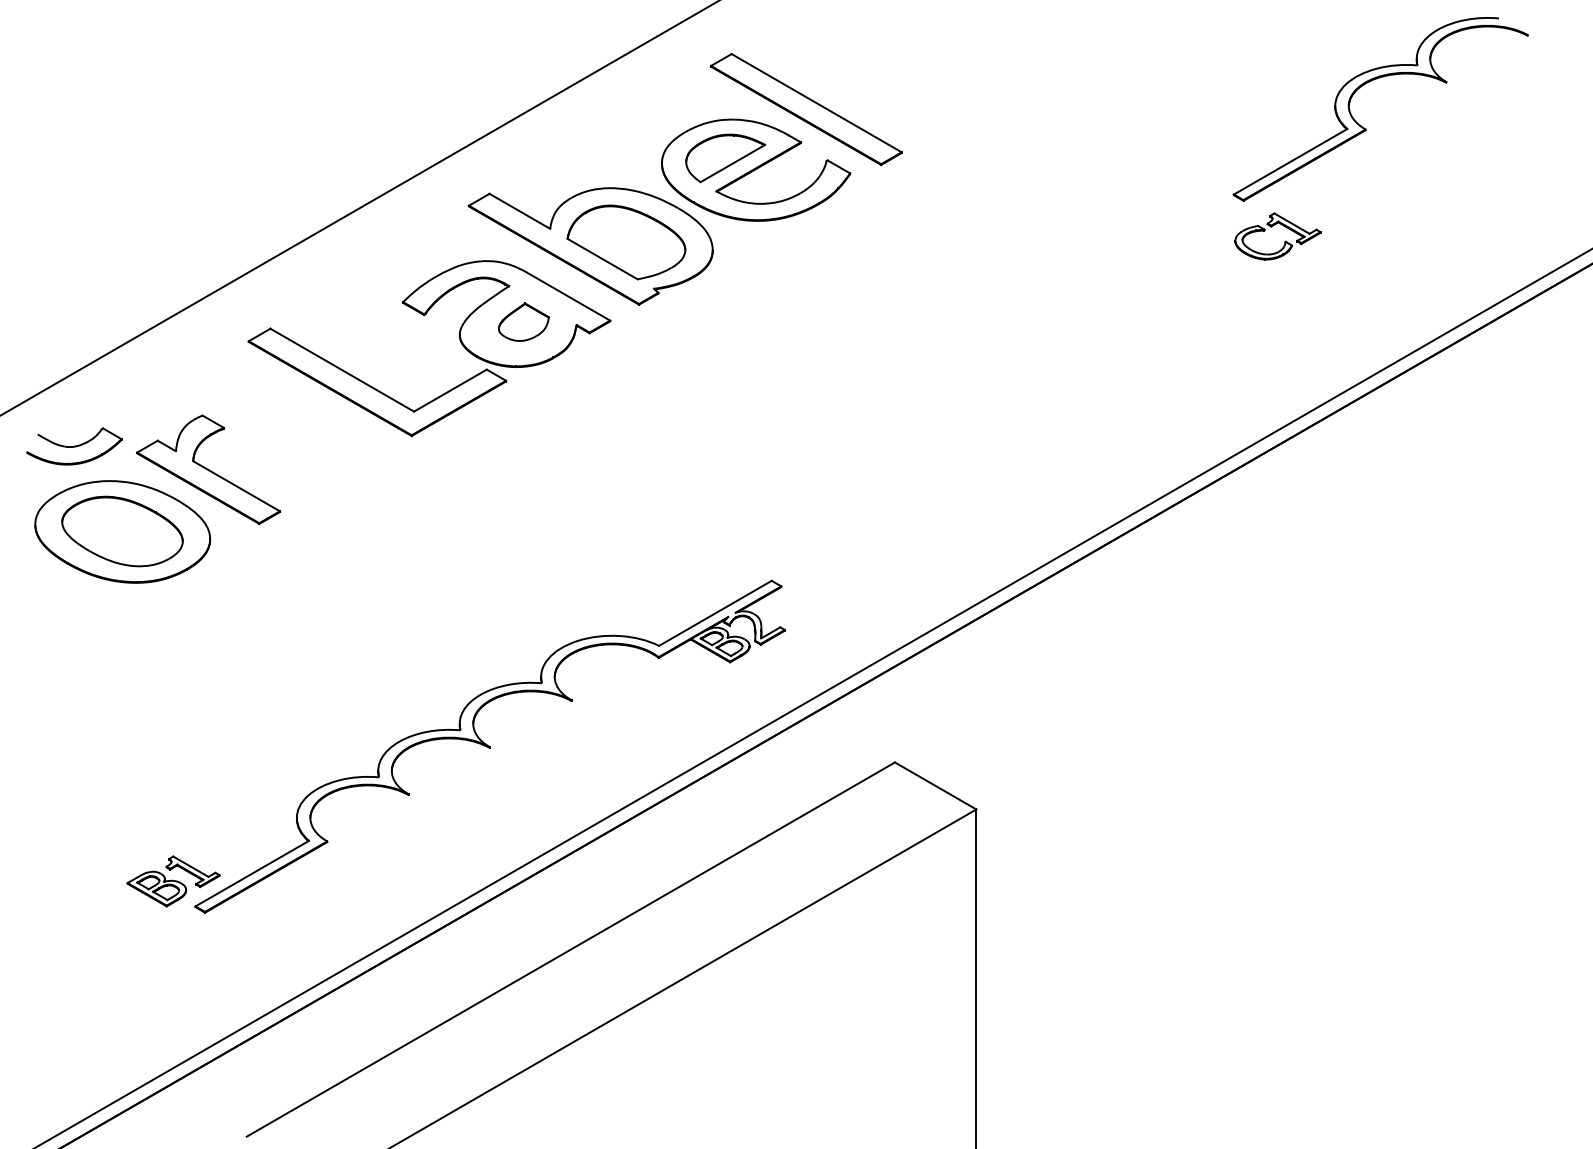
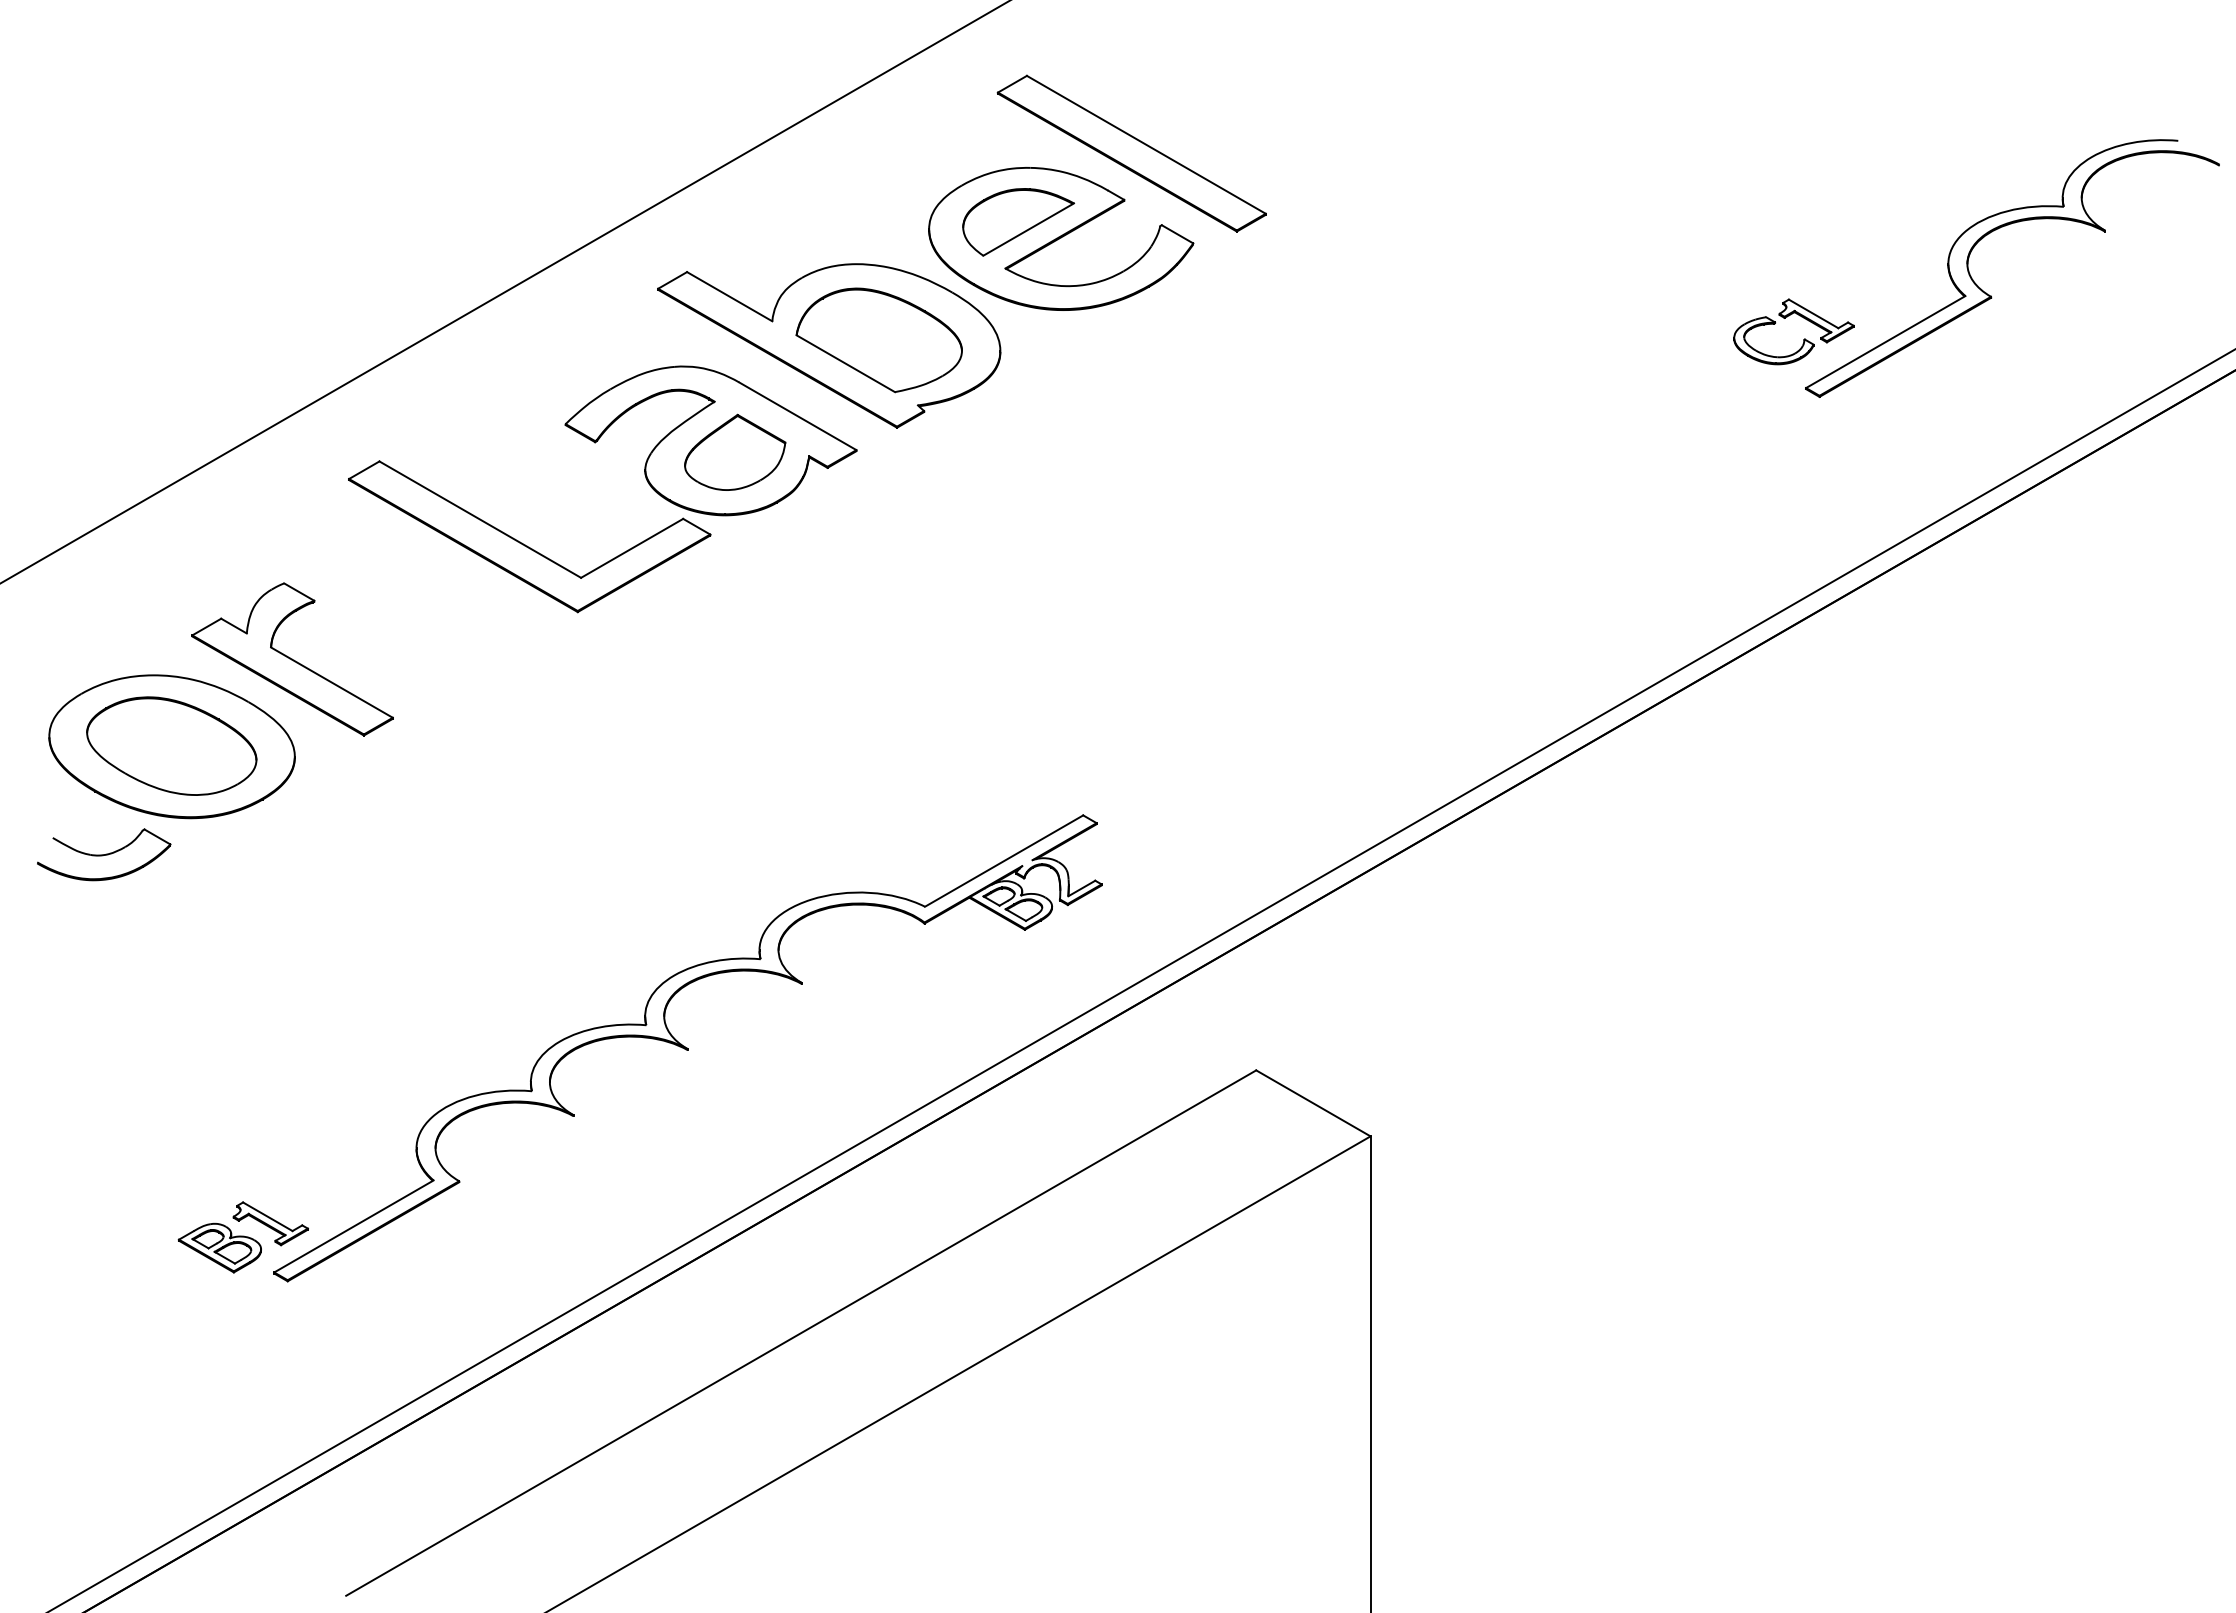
part: (1365, 128) -> (1991, 295), moved
part: (524, 321) -> (735, 451), size x1.43
part: (74, 446) -> (104, 854), moved

